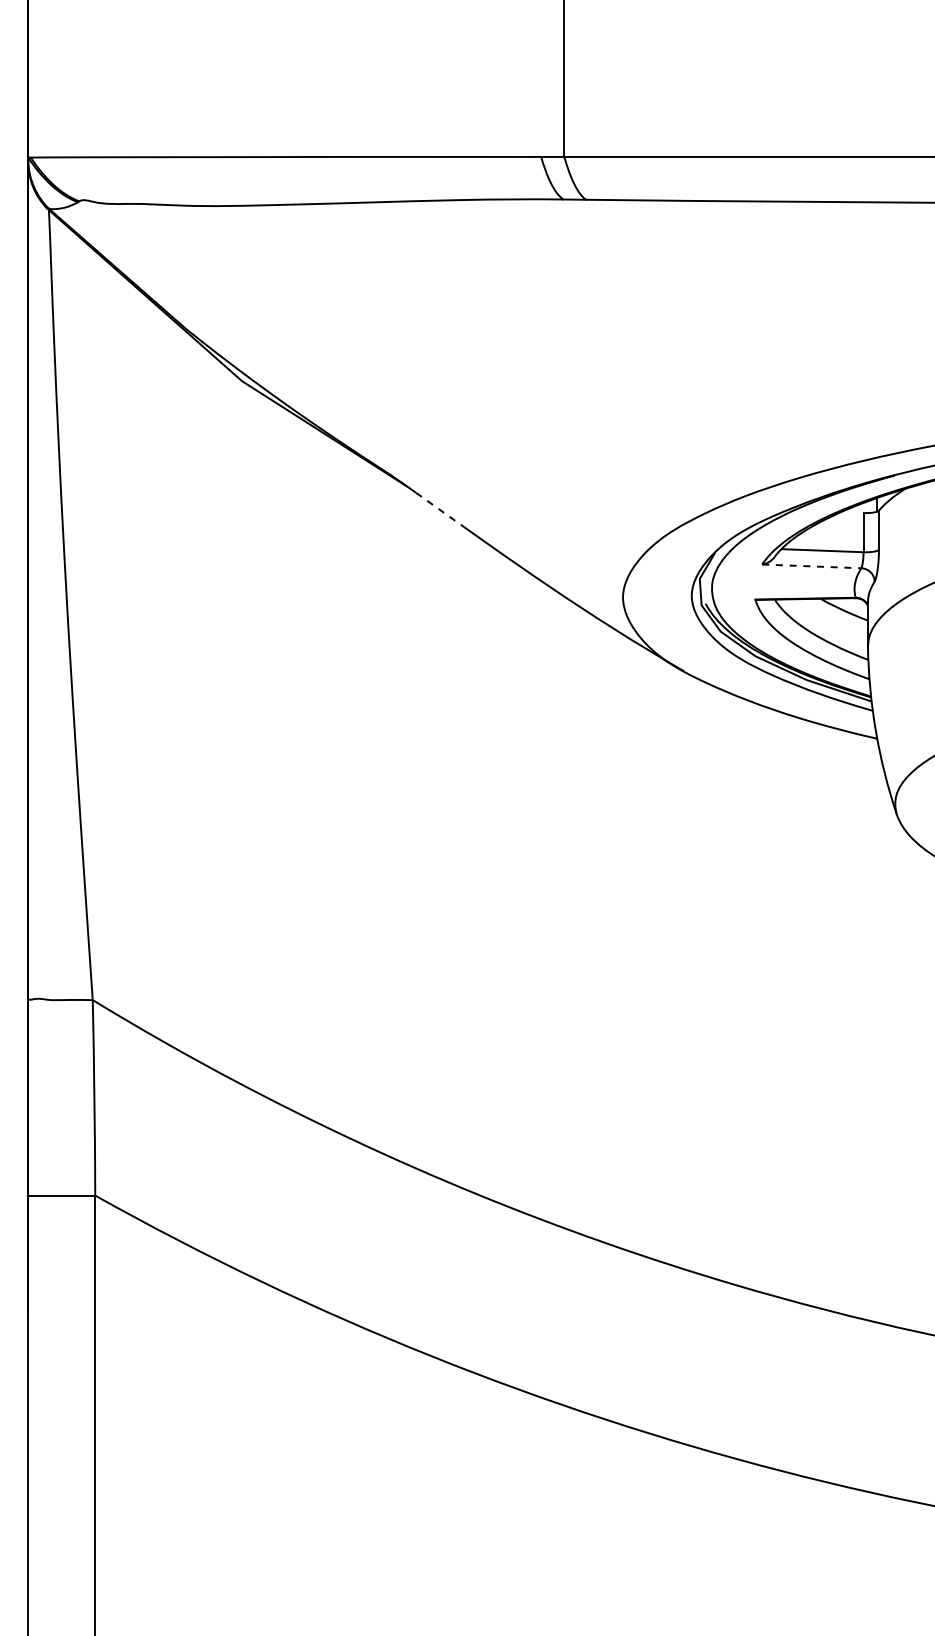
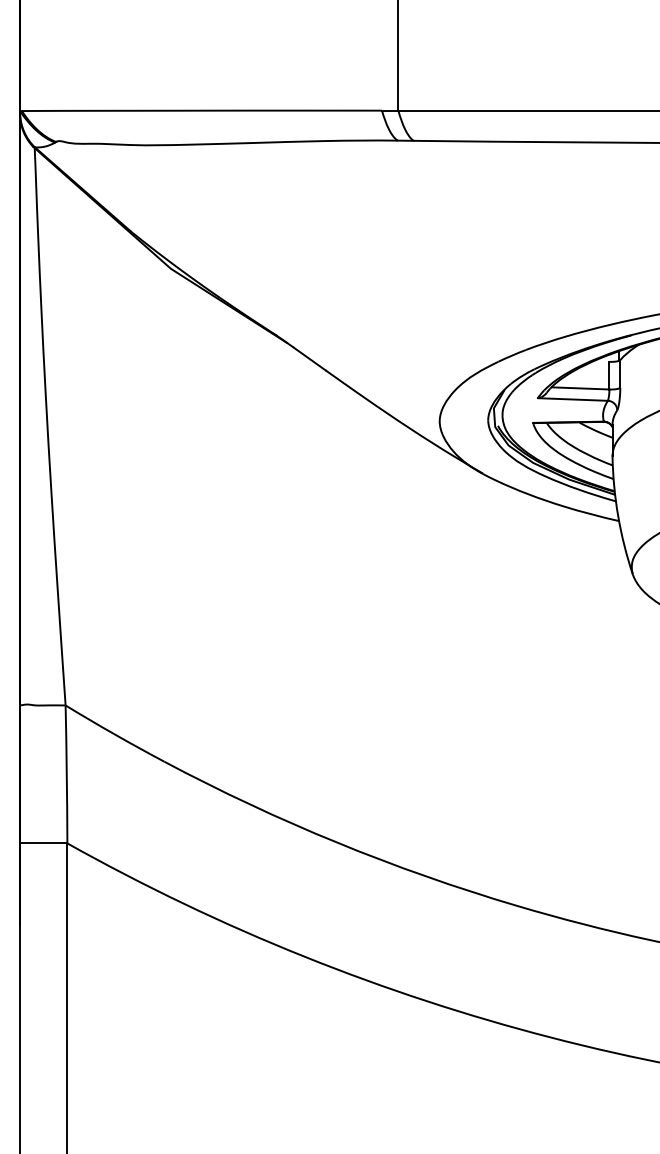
line: (438, 508) -> (309, 358), dashed -> solid
line: (811, 566) -> (572, 399), dashed -> solid

